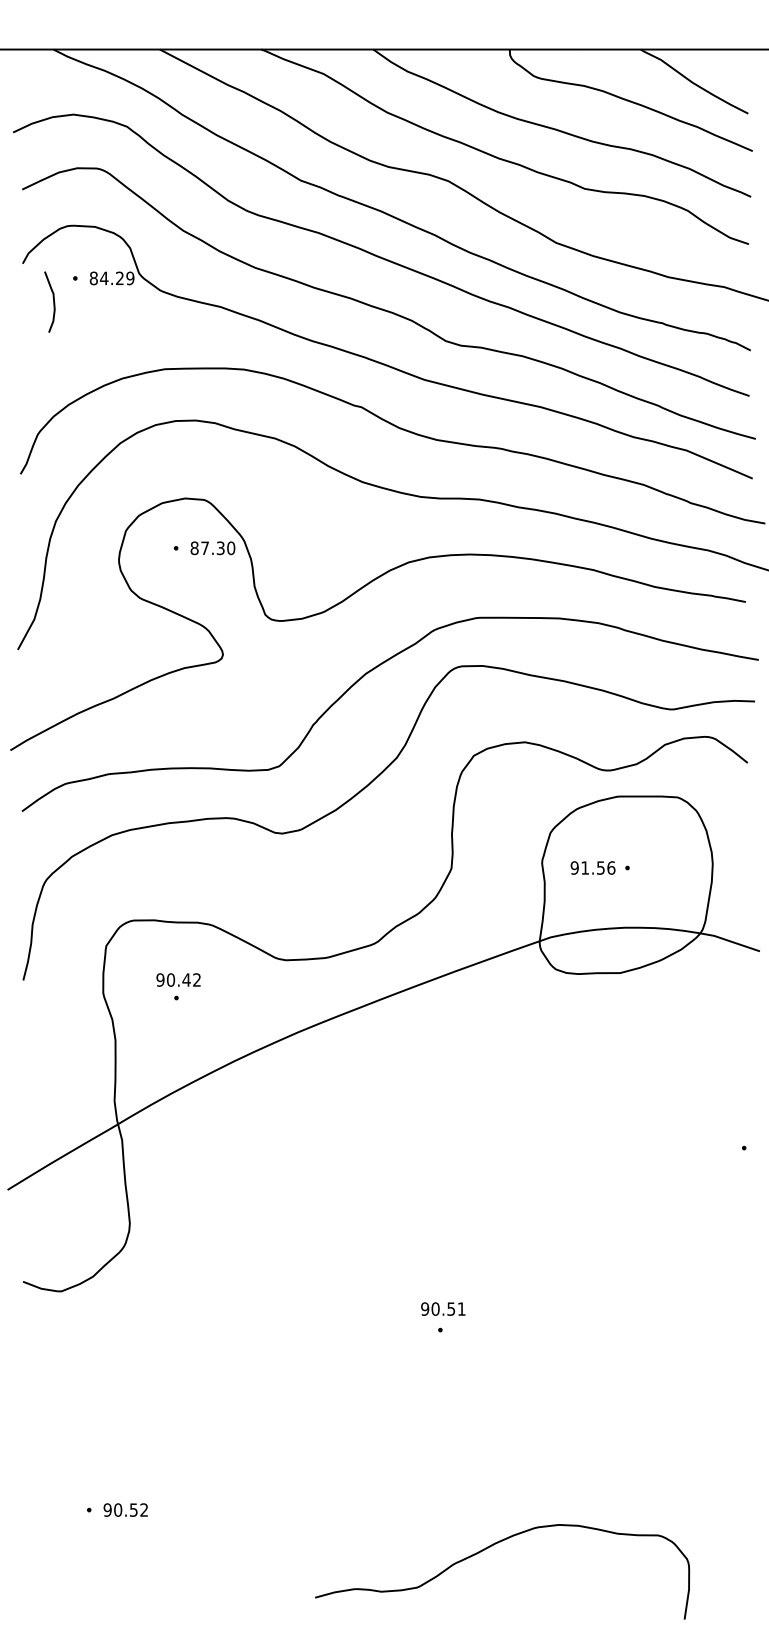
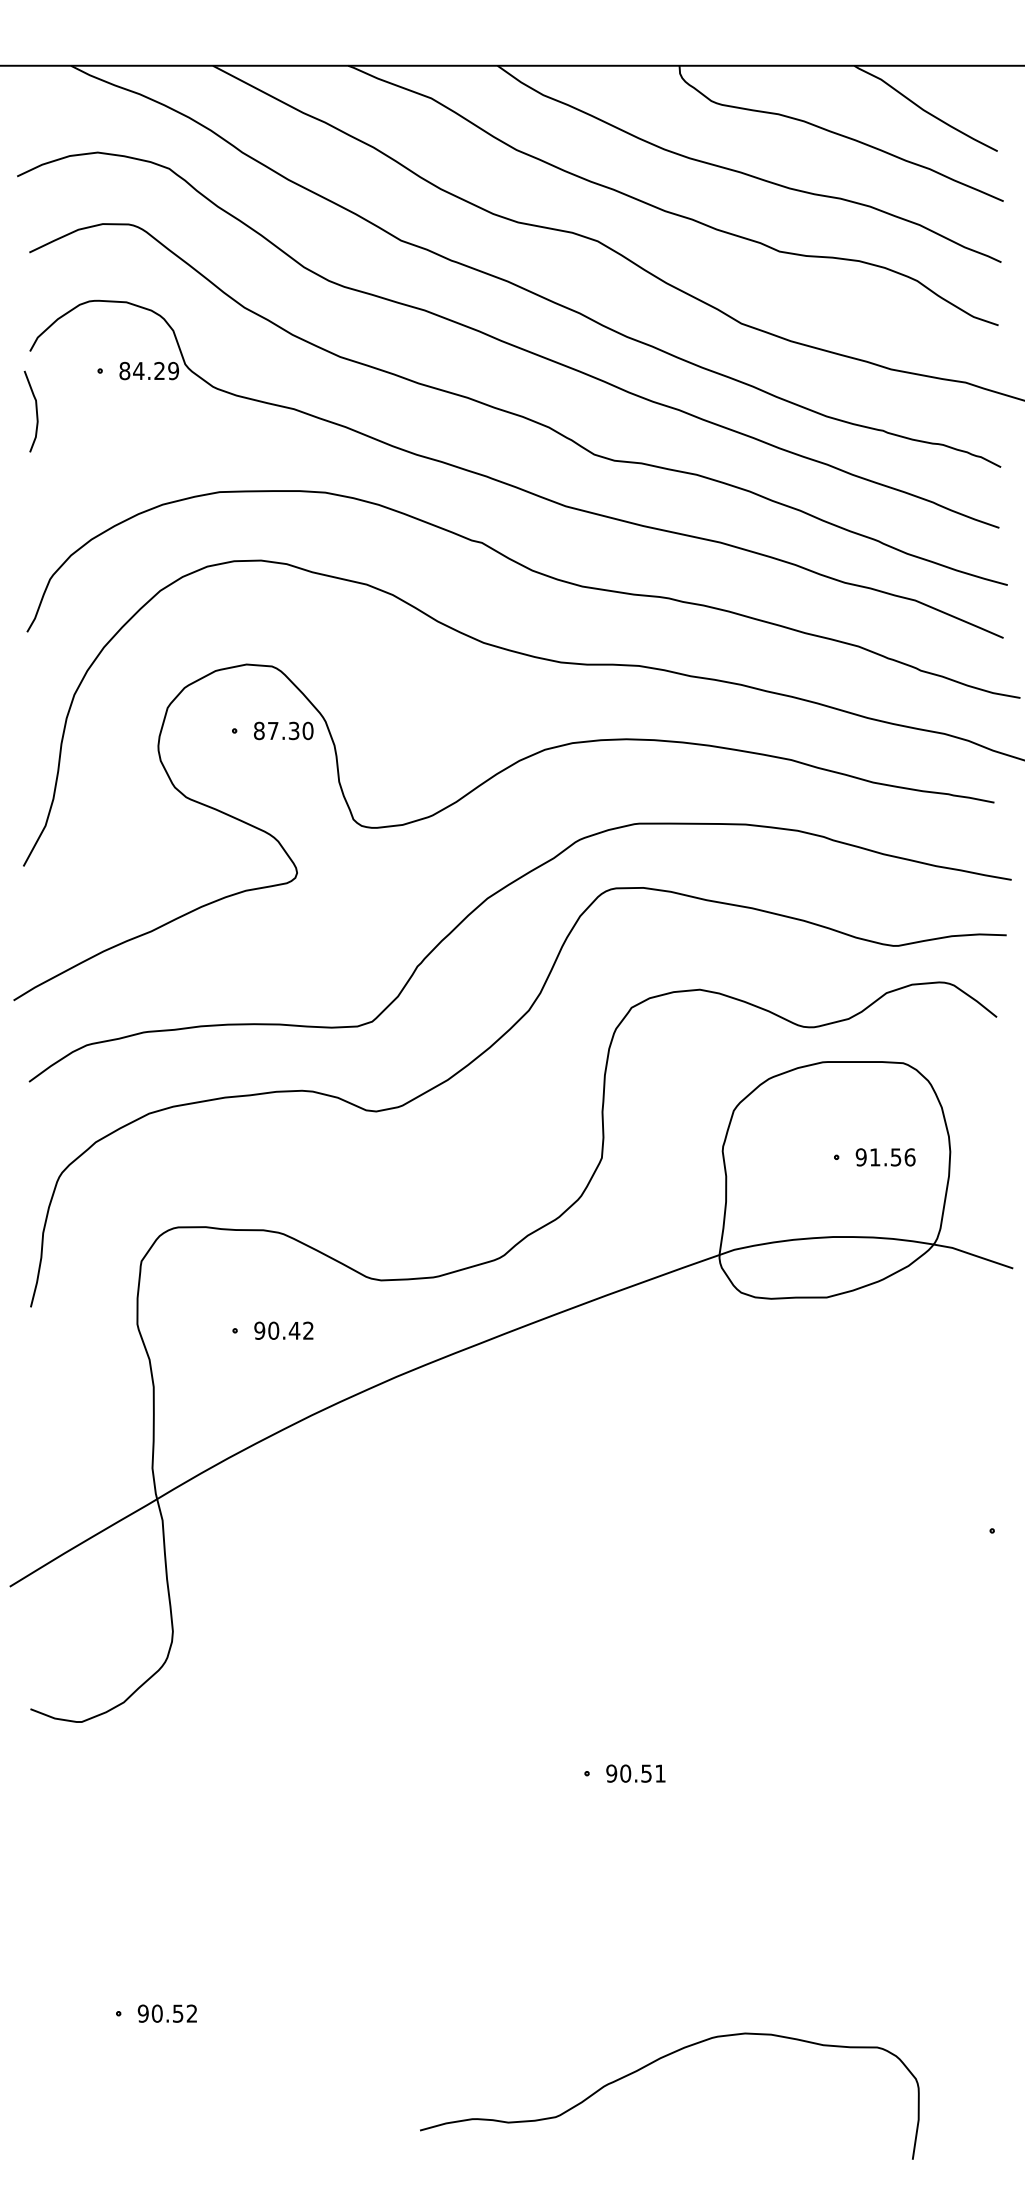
curve: (53, 300) -> (35, 409), moved
text: (592, 868) -> (885, 1157), moved
text: (178, 979) -> (283, 1330), moved
text: (442, 1308) -> (635, 1773), moved

